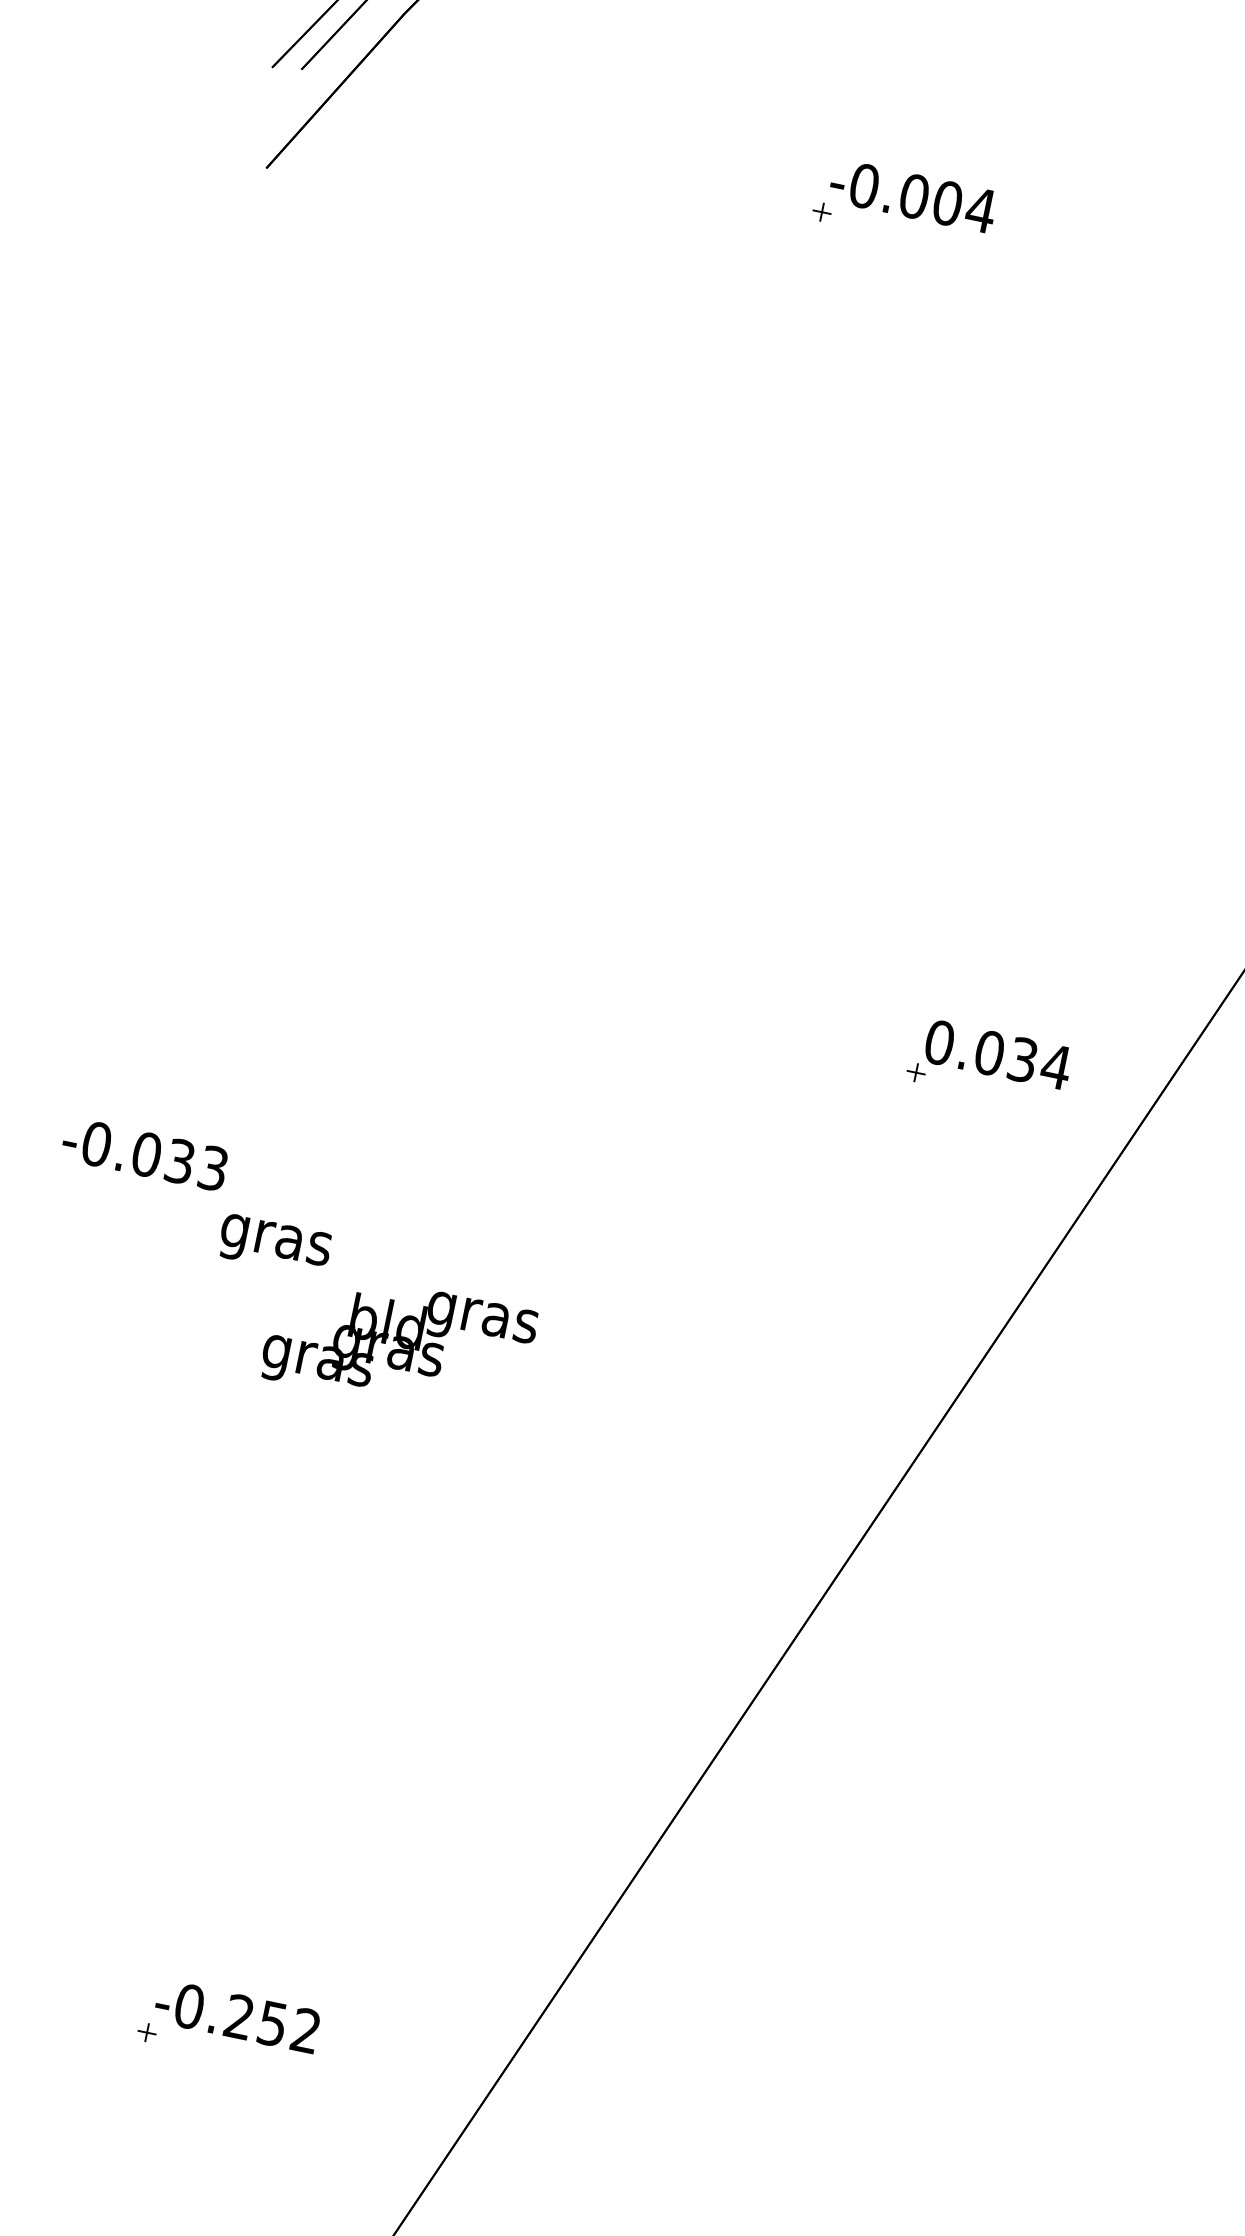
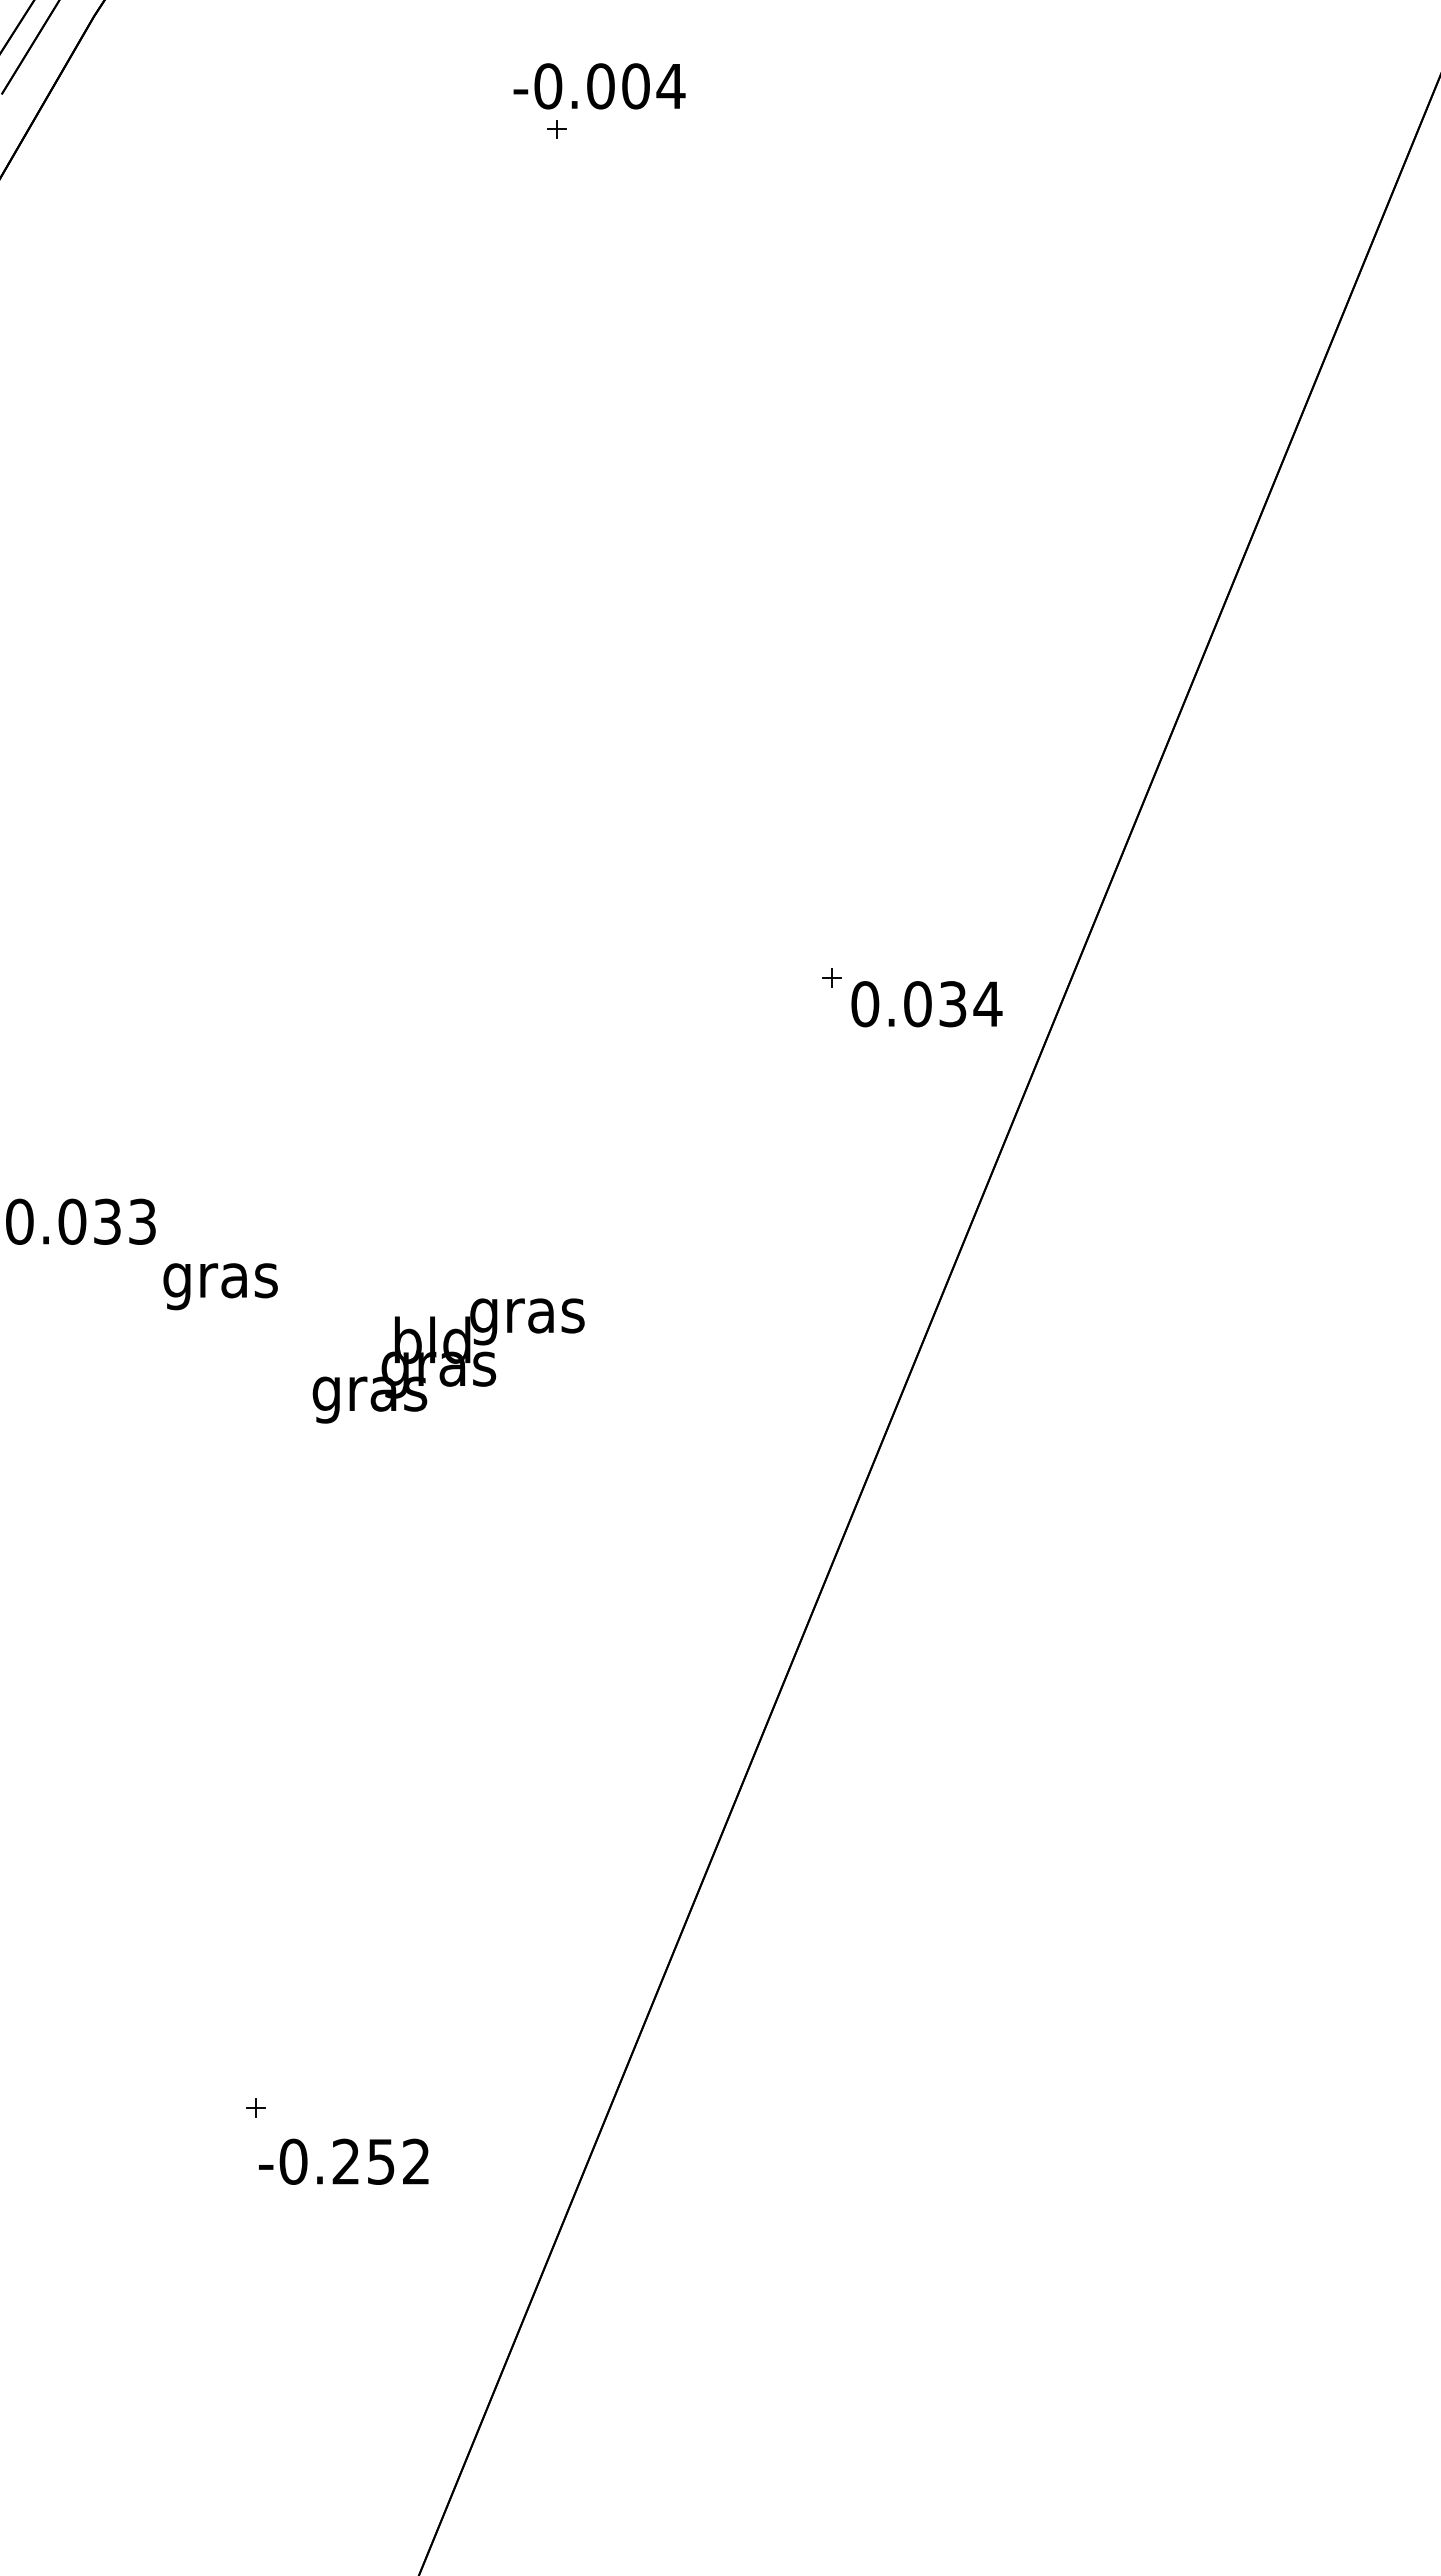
text: (913, 196) -> (599, 86), moved
text: (997, 1055) -> (926, 1004), moved
text: (398, 1344) -> (448, 1360), moved
text: (236, 2016) -> (343, 2161), moved

